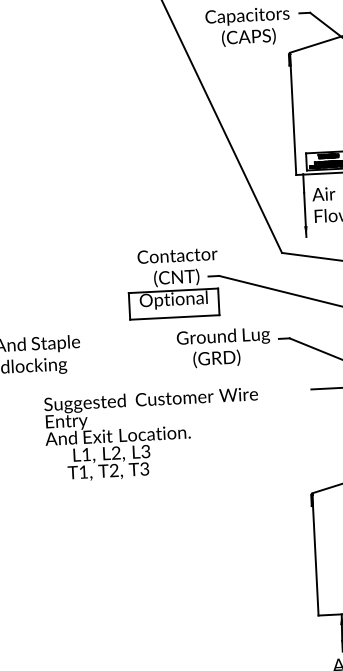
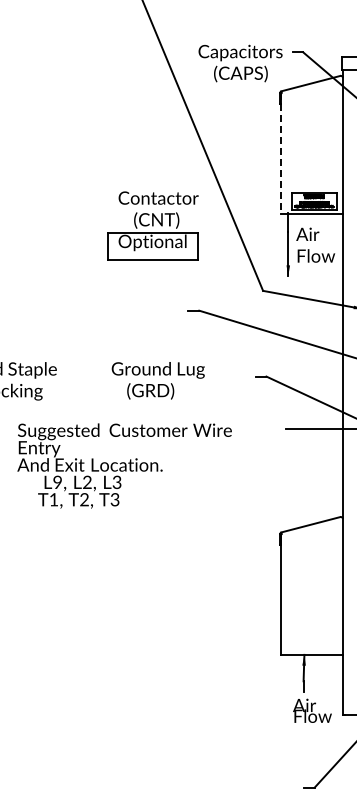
line: (293, 114) -> (281, 153), solid -> dashed
part: (172, 283) -> (152, 225), moved
text: (223, 347) -> (157, 380), moved
text: (86, 453) -> (57, 481), L1, -> L9,

